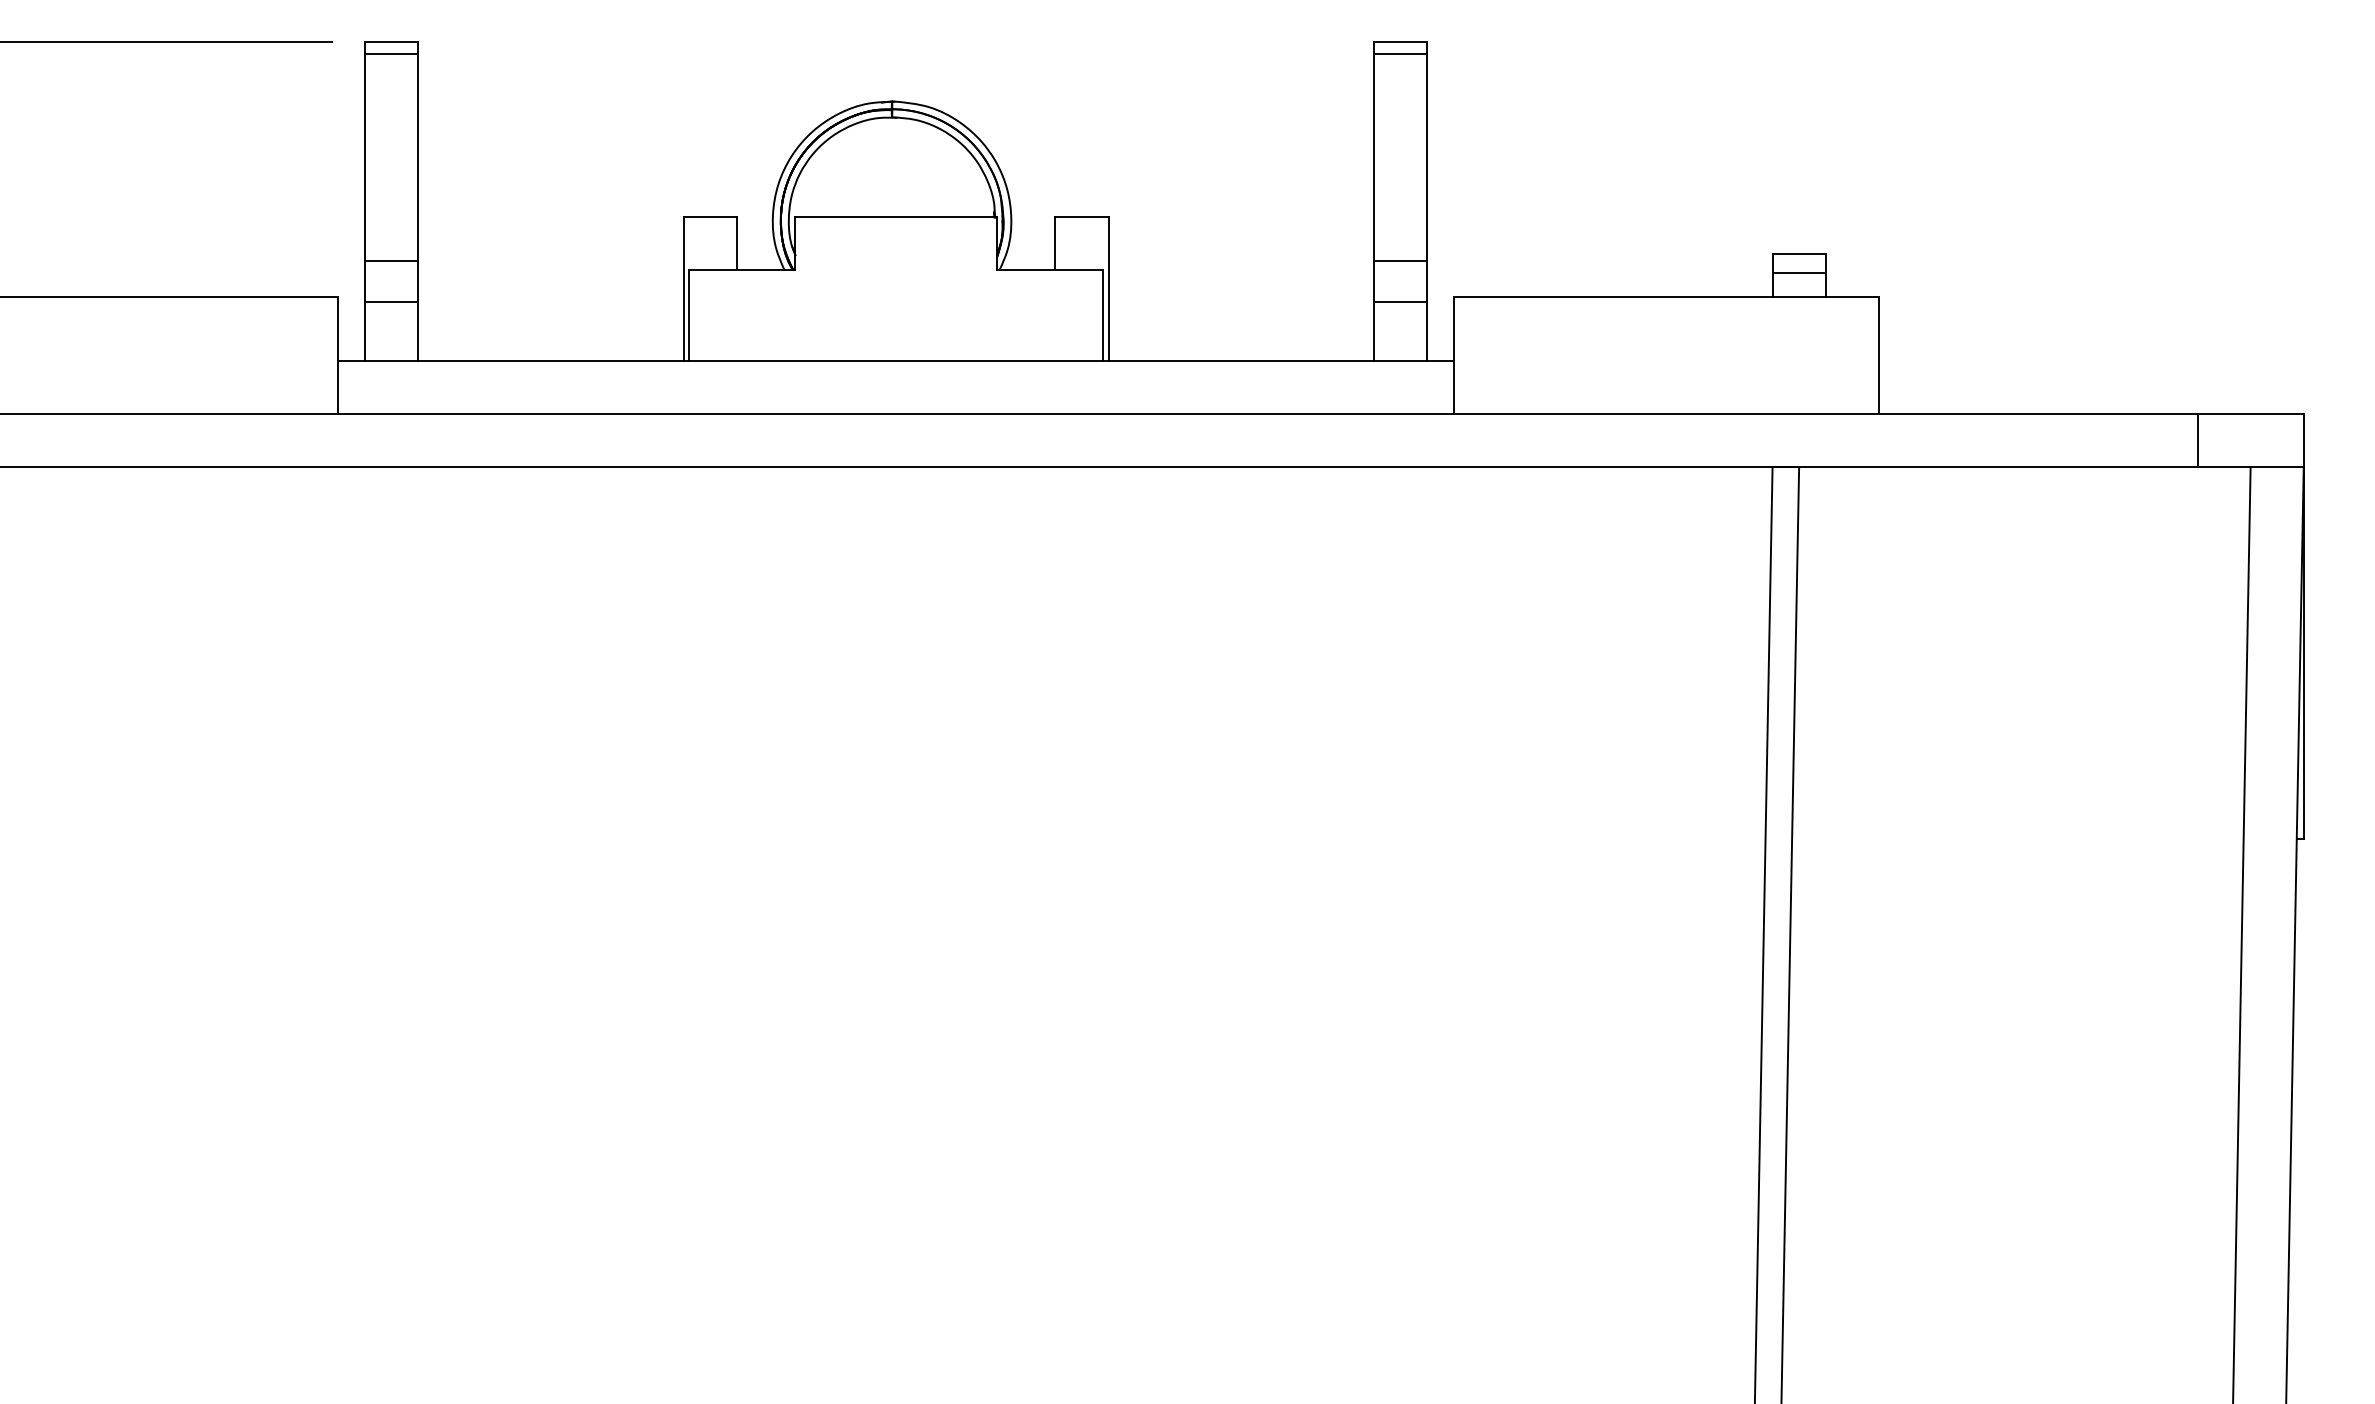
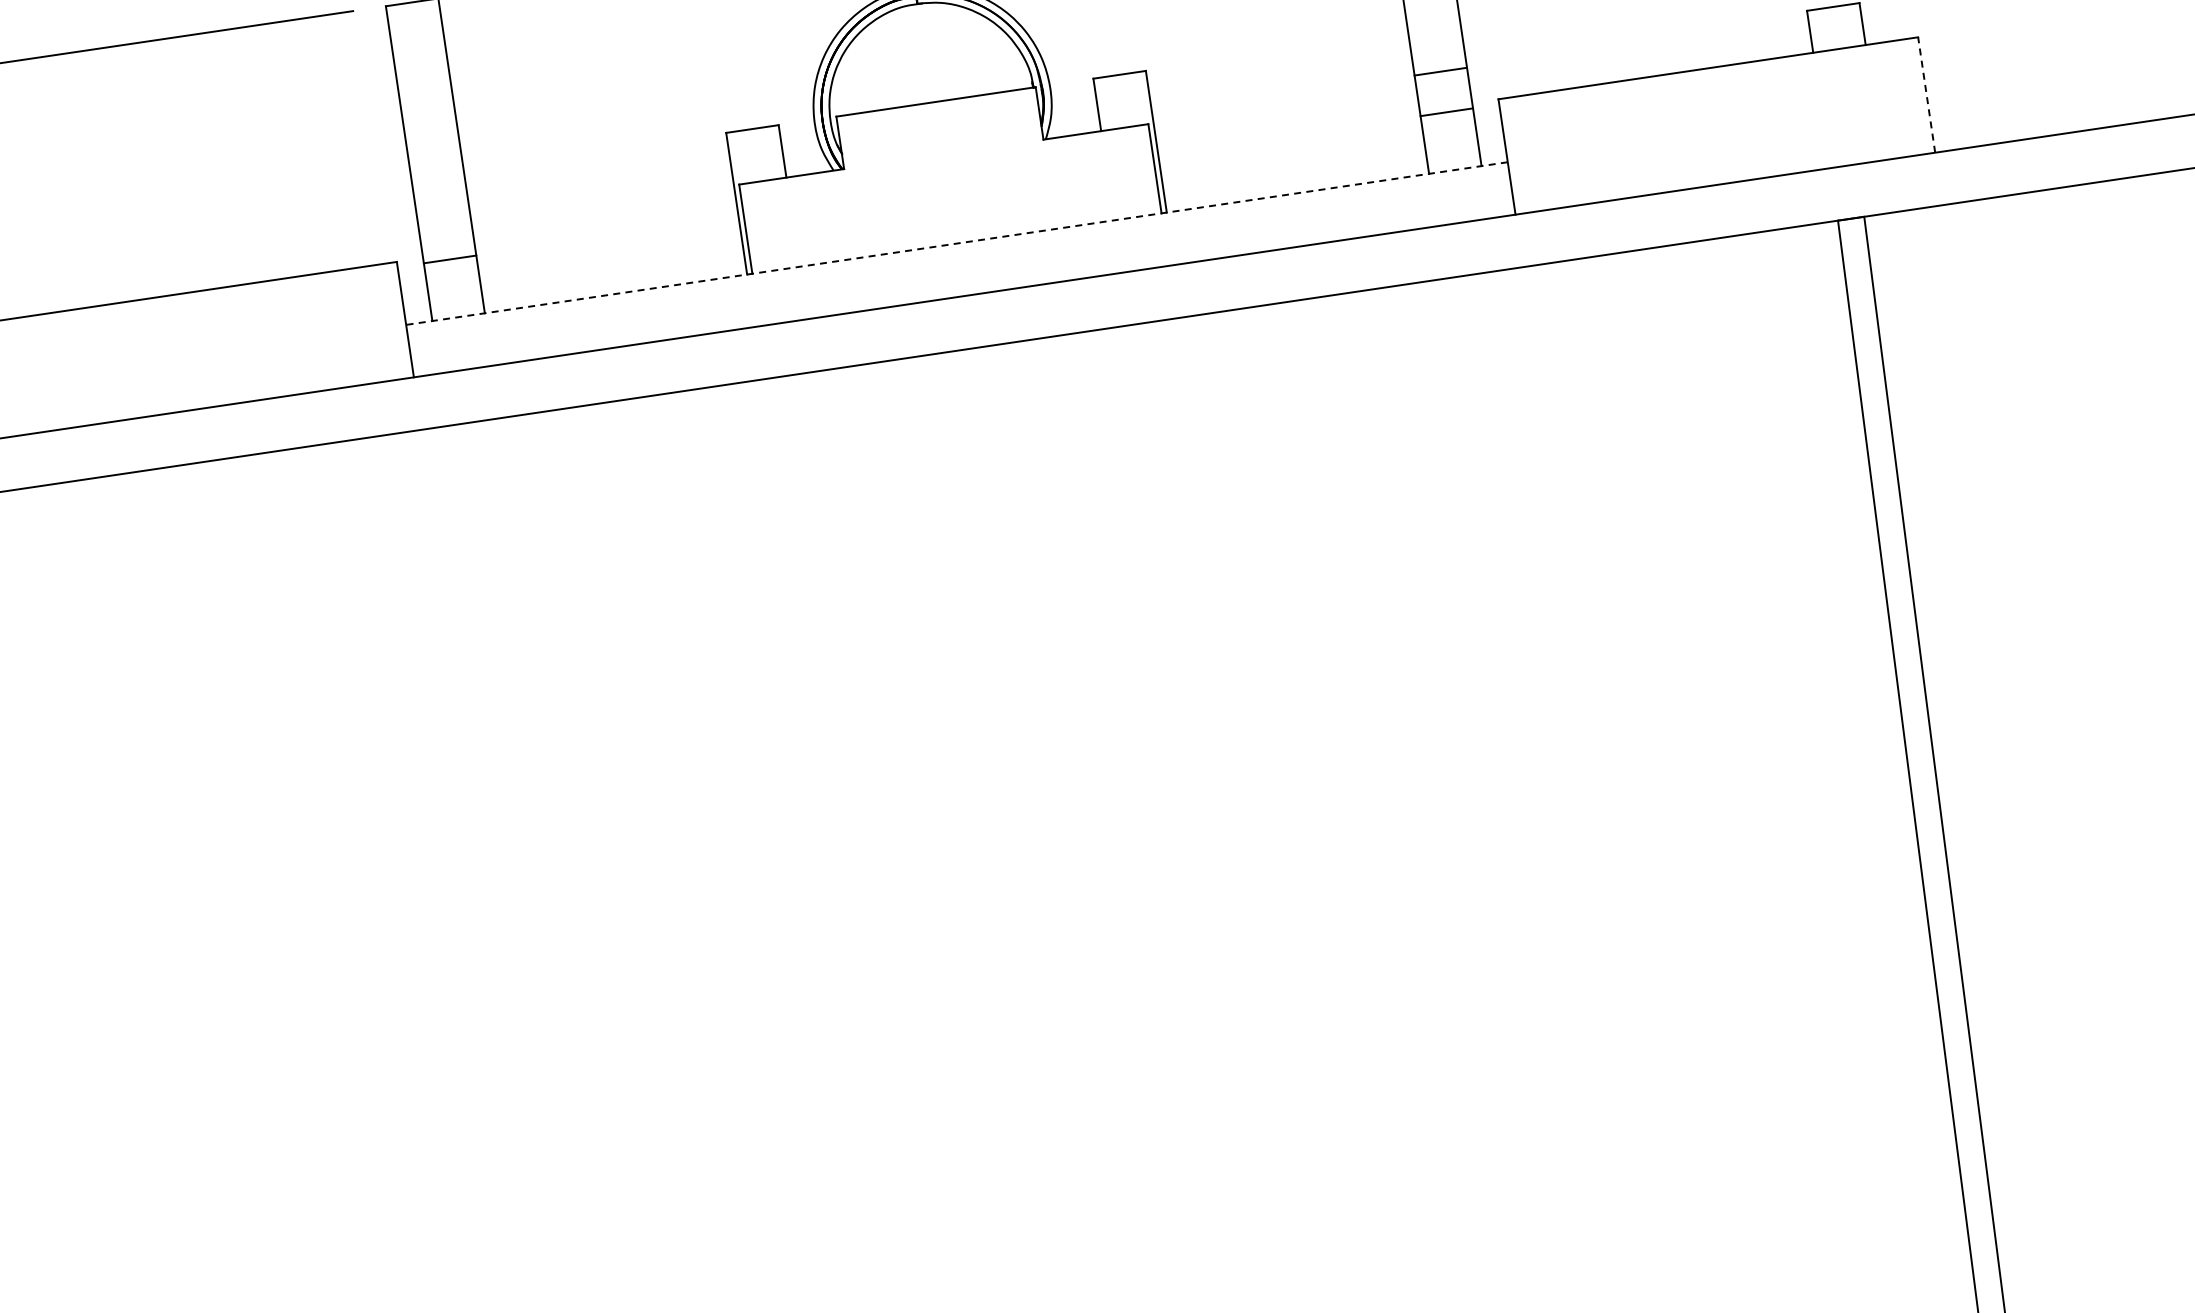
line: (391, 54) -> (413, 14), removed
line: (391, 261) -> (444, 219), removed
line: (1798, 272) -> (1835, 24), removed
line: (1878, 354) -> (1926, 94), solid -> dashed
line: (896, 360) -> (957, 243), solid -> dashed

